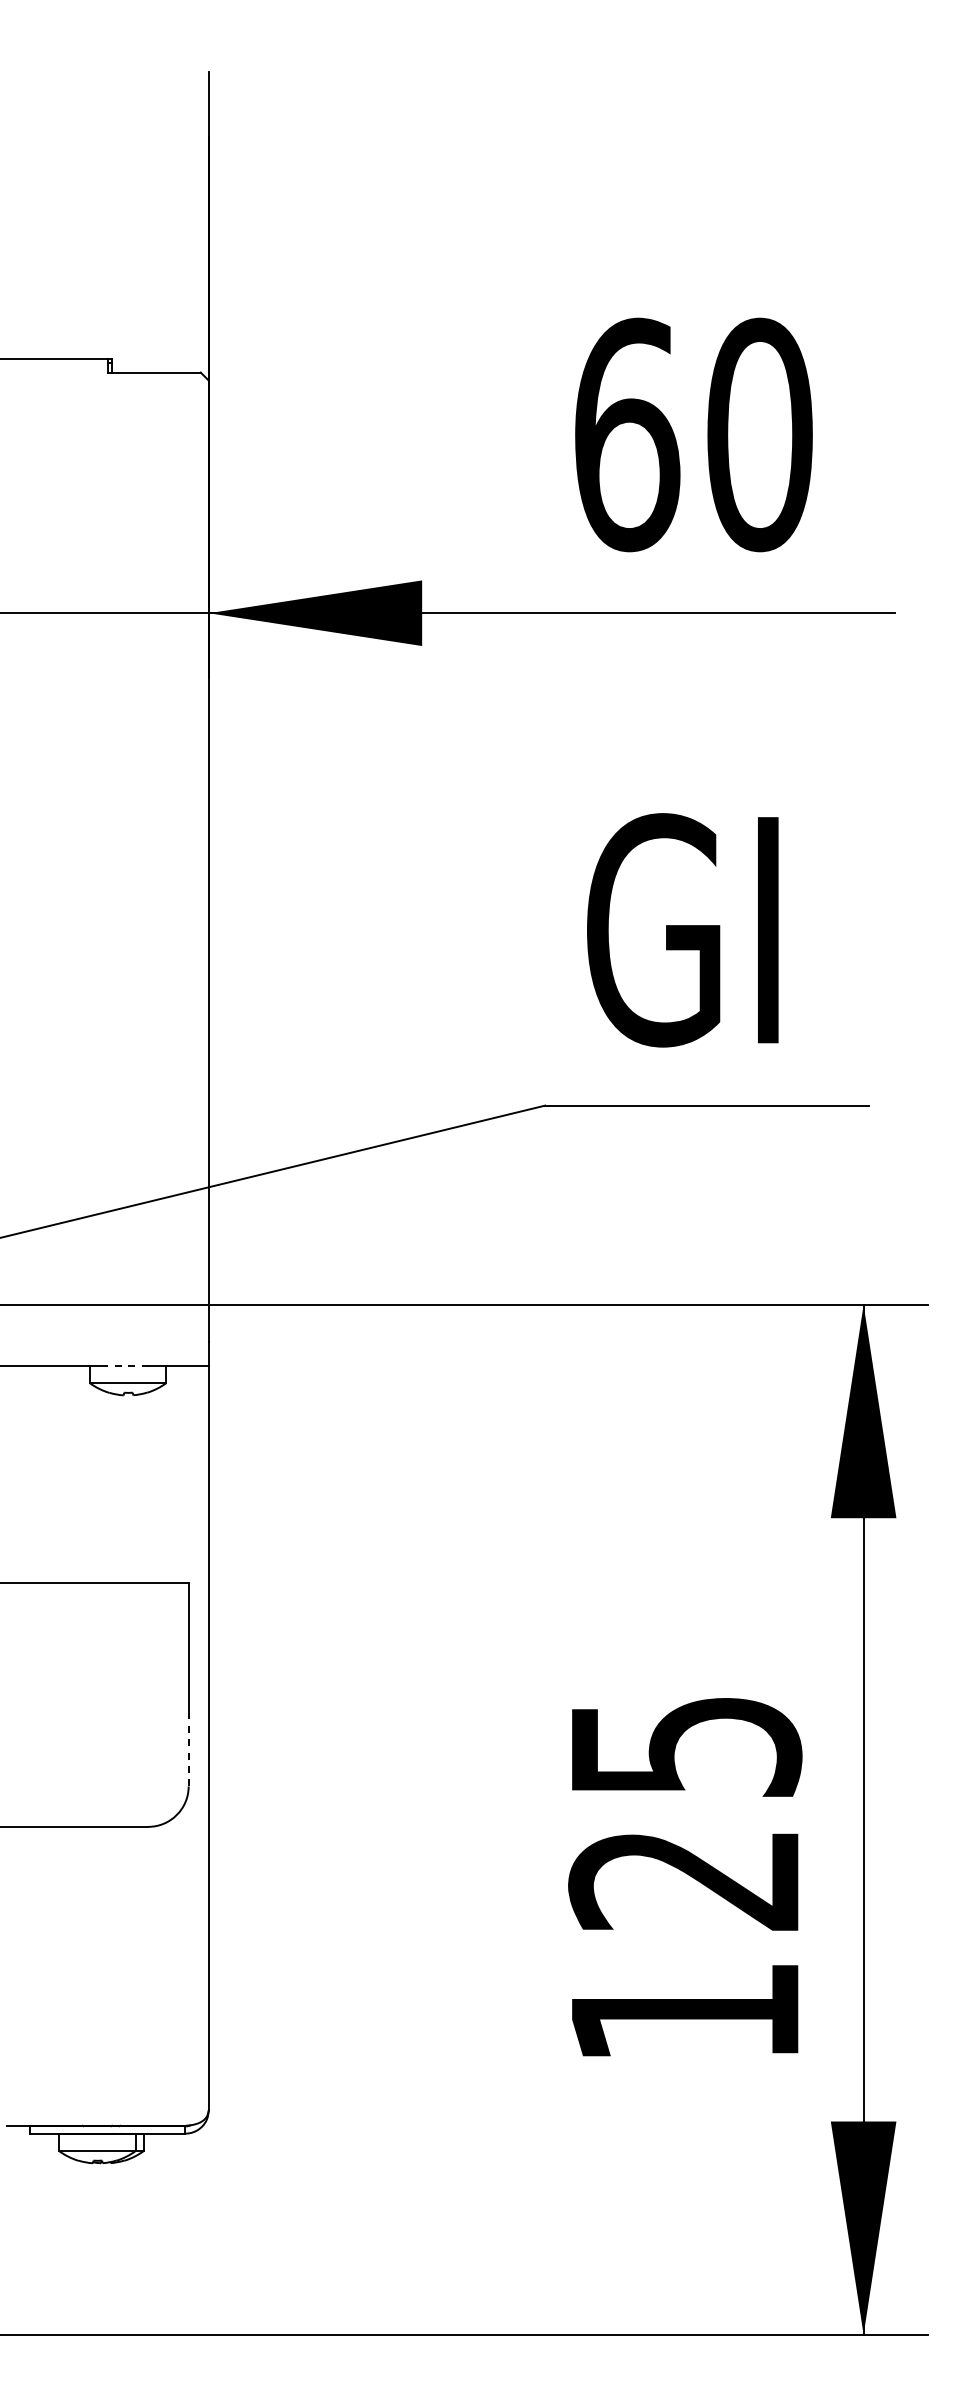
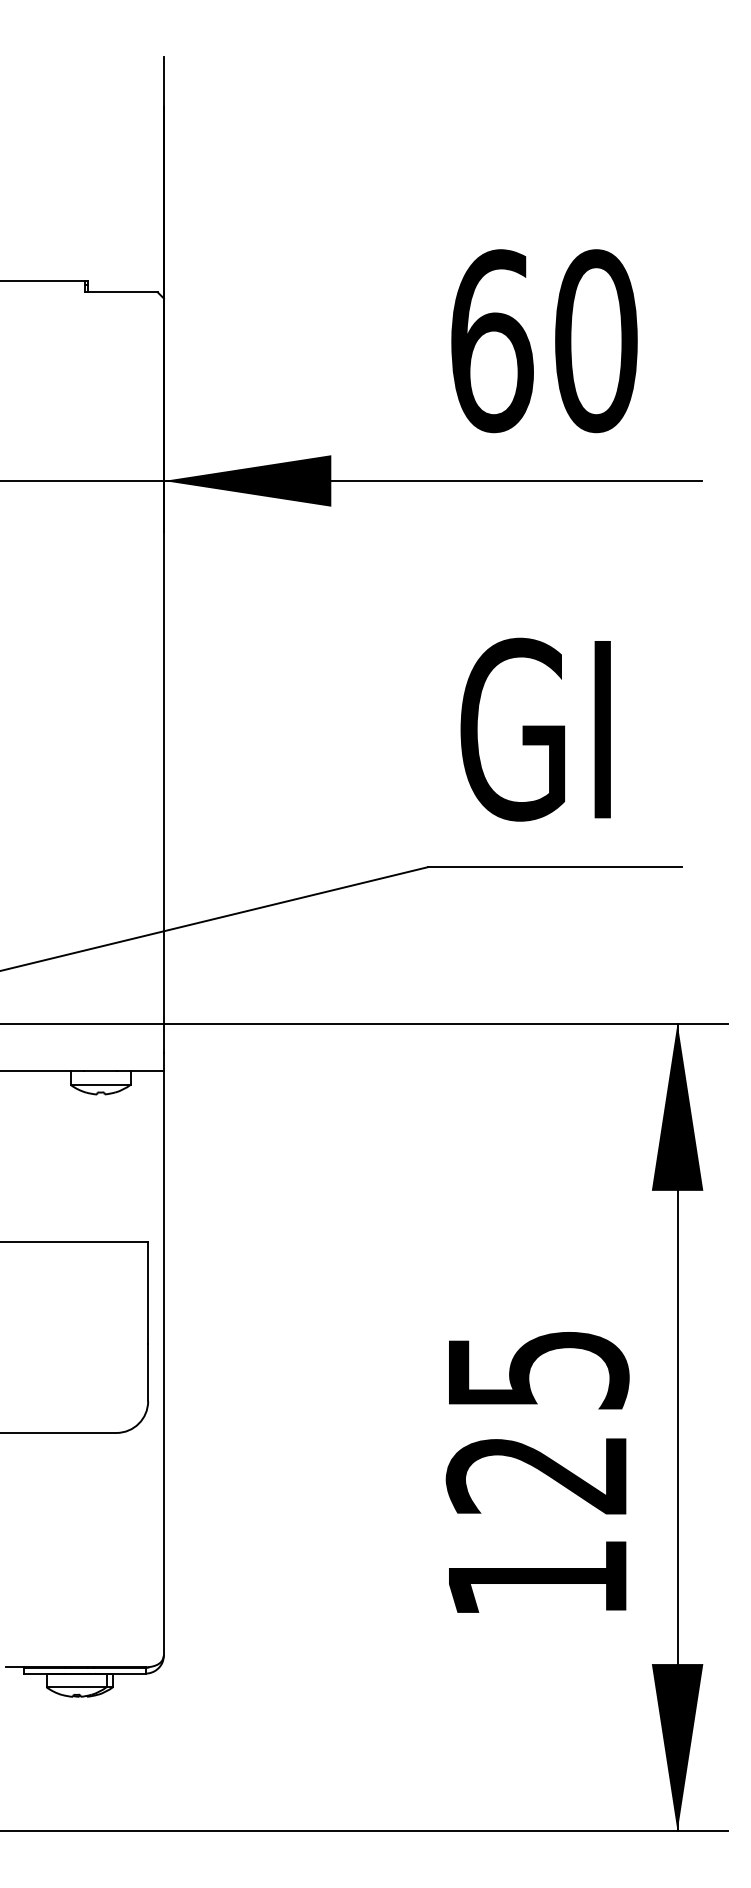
line: (128, 1365) -> (100, 1071), dashed -> solid
line: (188, 1749) -> (148, 1372), dashed -> solid

